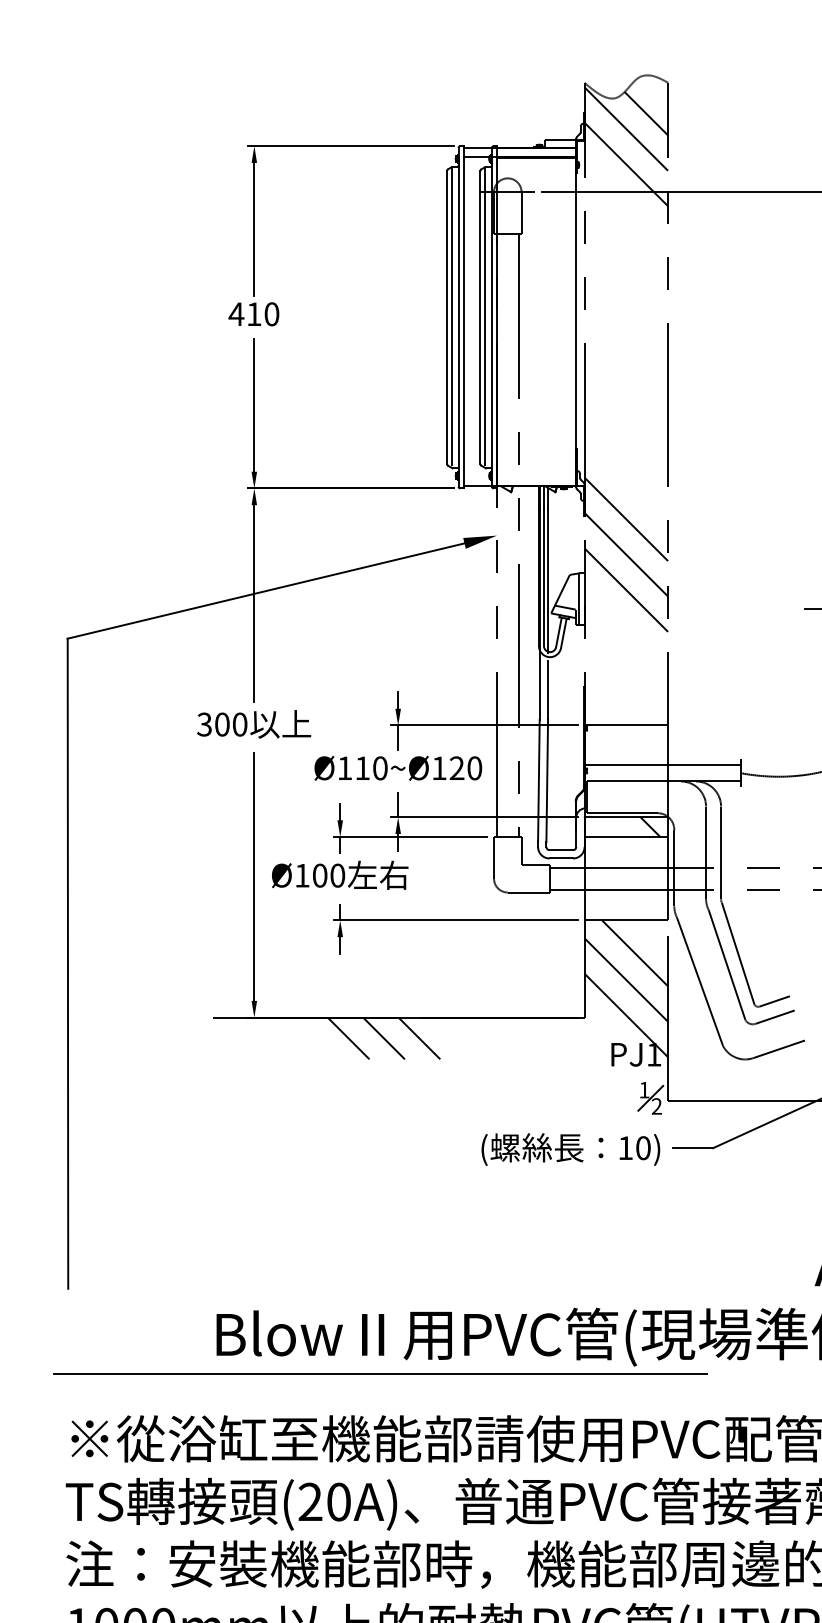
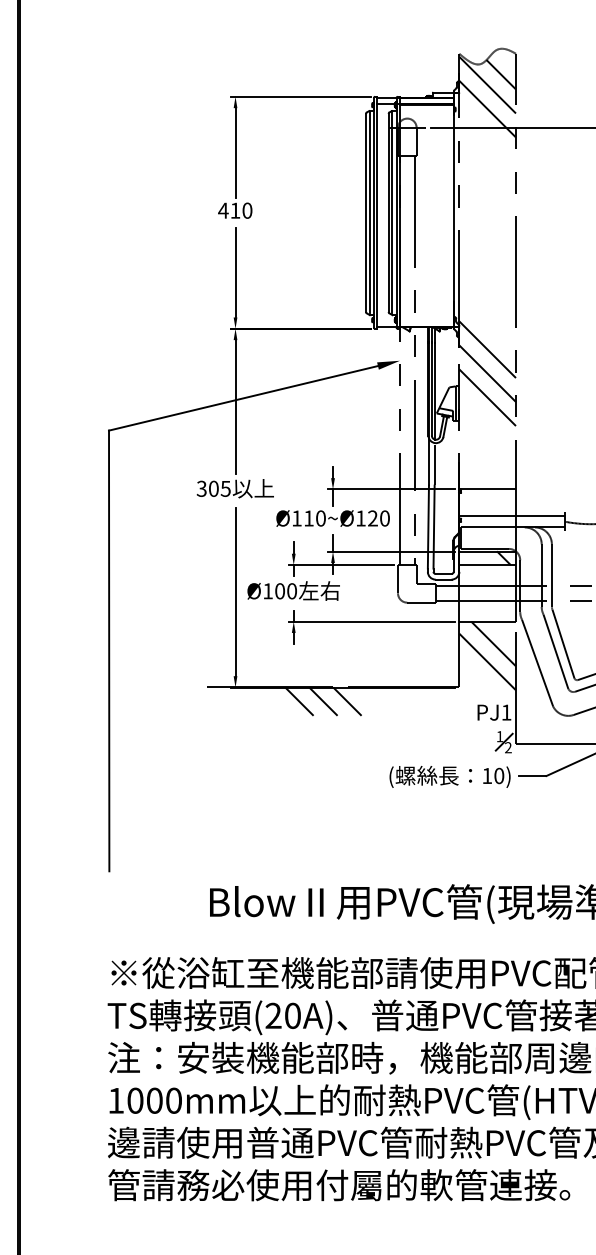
text: (239, 724) -> (225, 488), 300 -> 305
line: (626, 1014) -> (487, 685), removed
line: (379, 1373) -> (320, 928), removed

